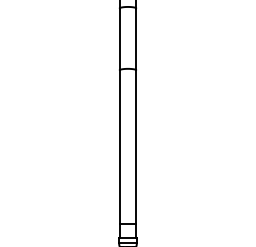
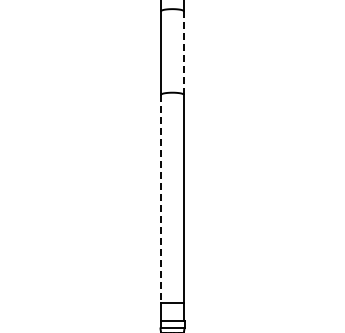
line: (136, 39) -> (183, 53), solid -> dashed
line: (119, 147) -> (161, 198), solid -> dashed

